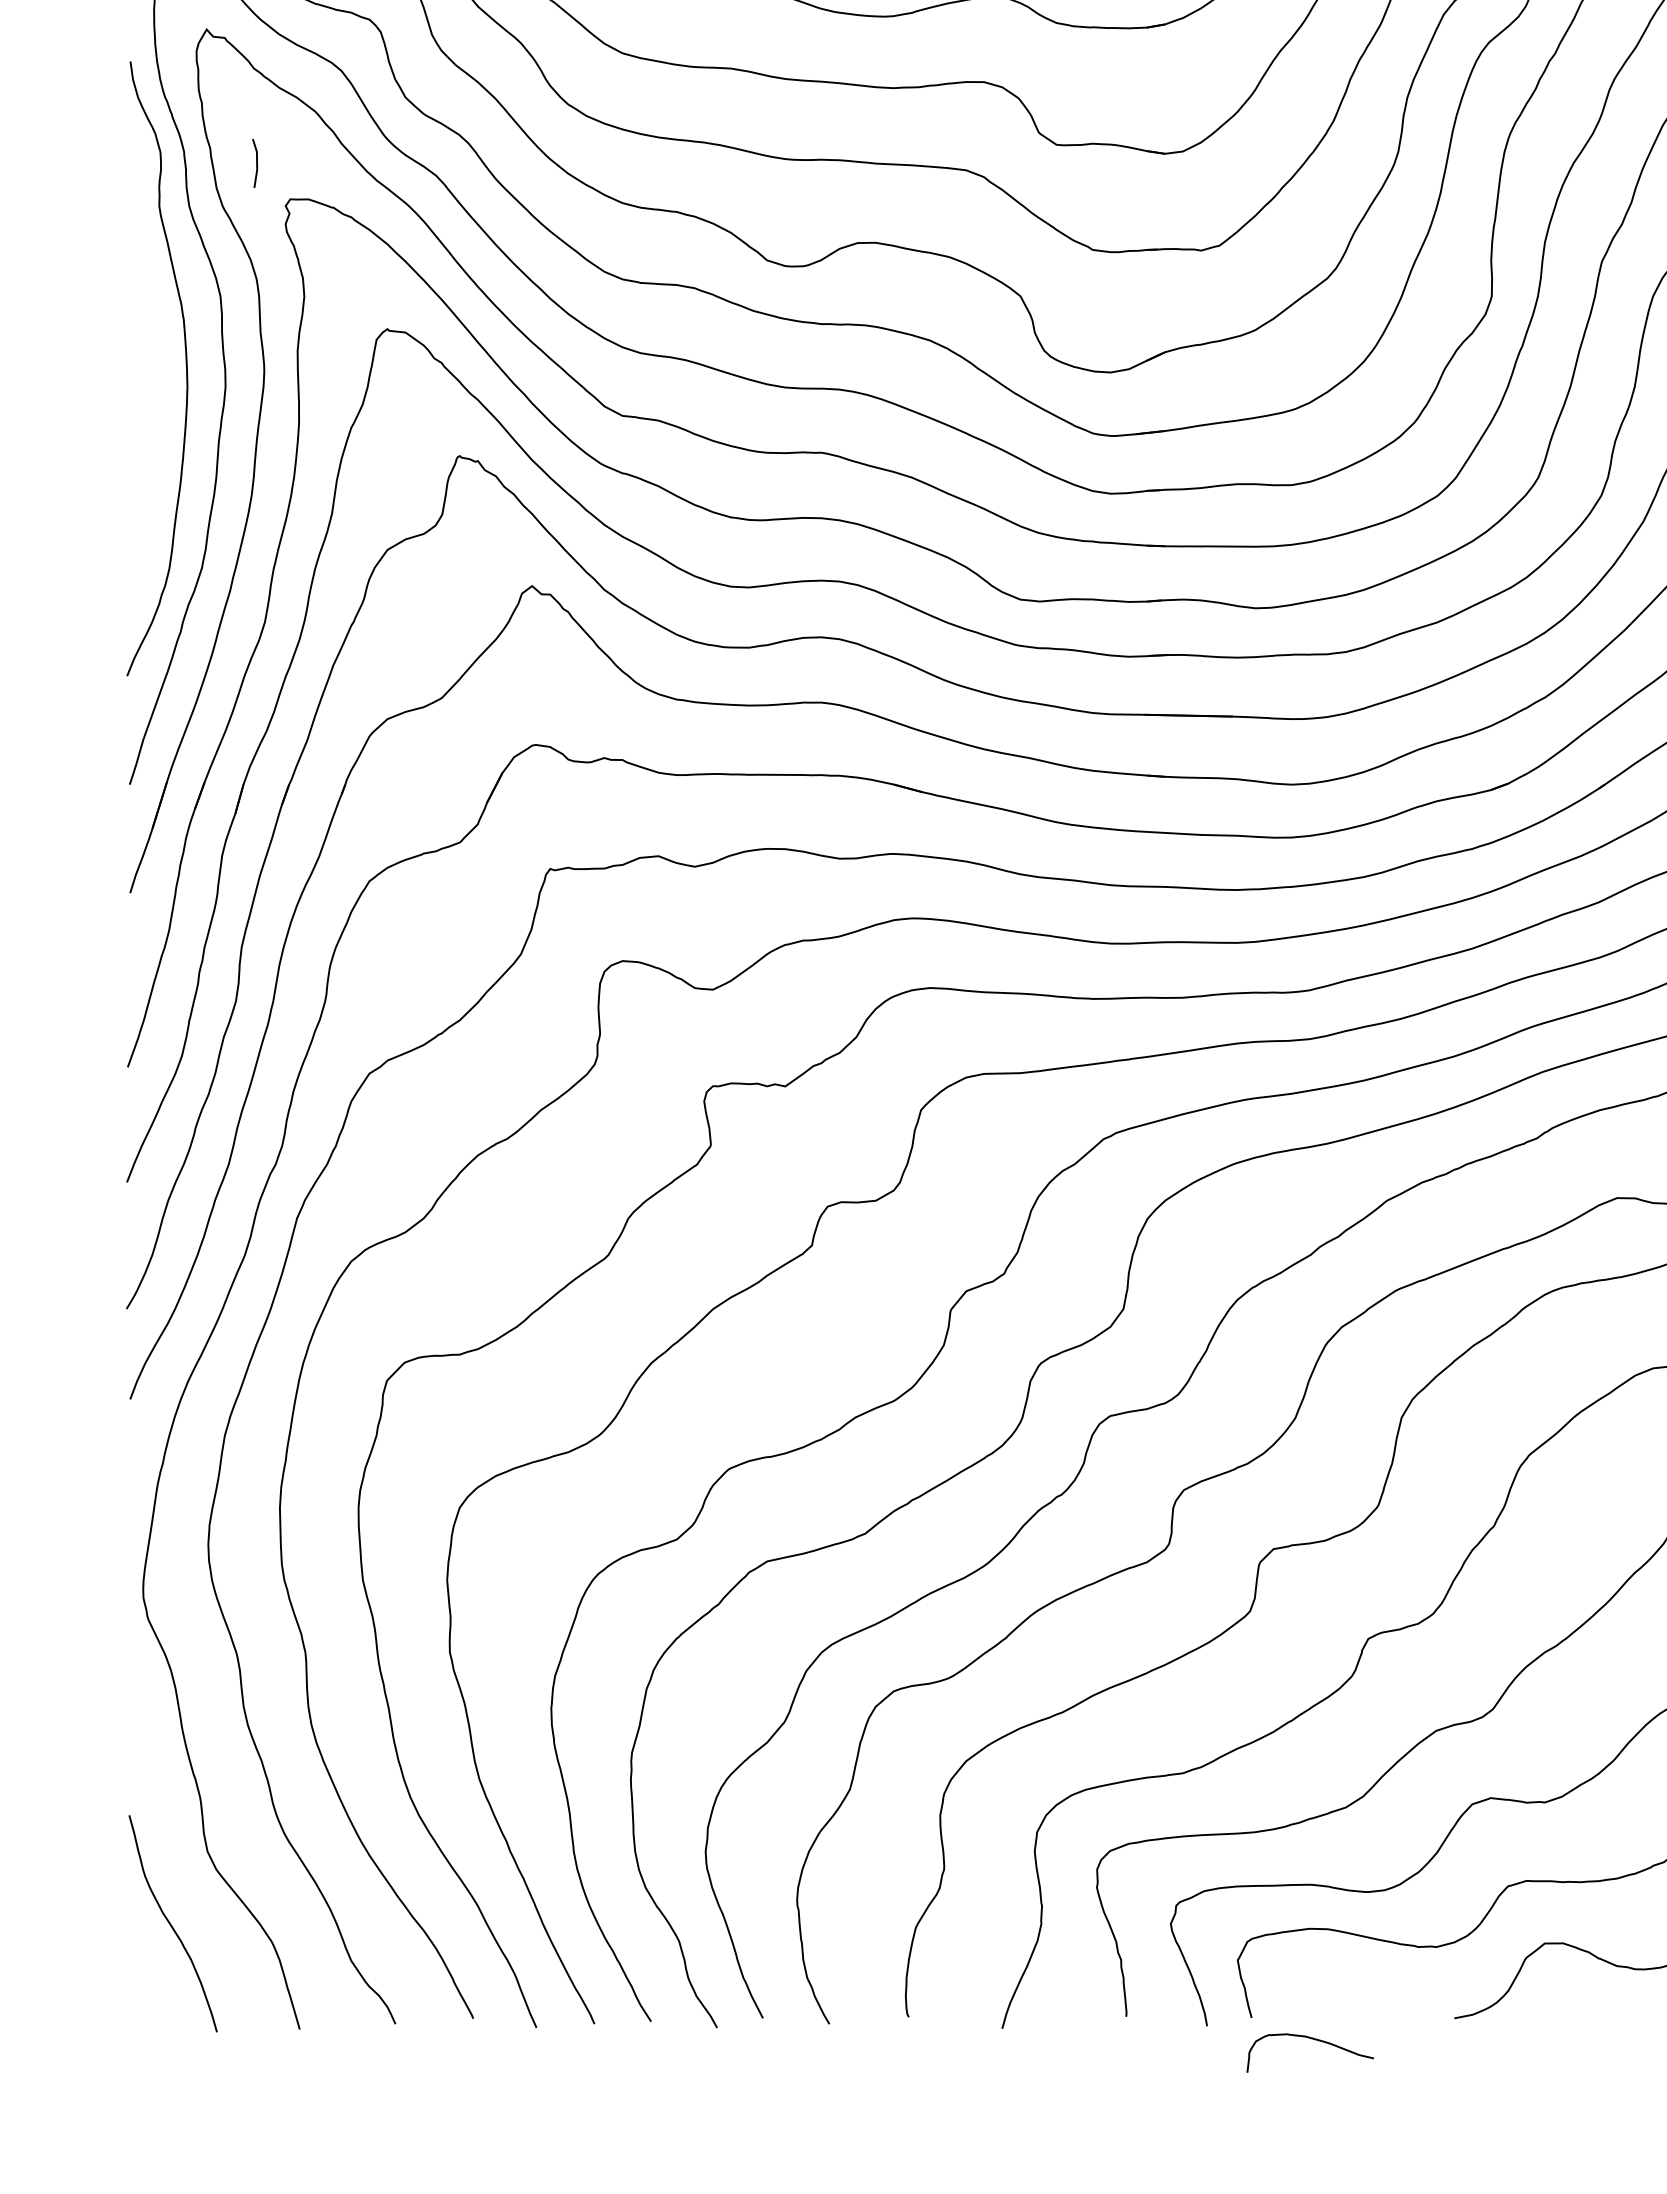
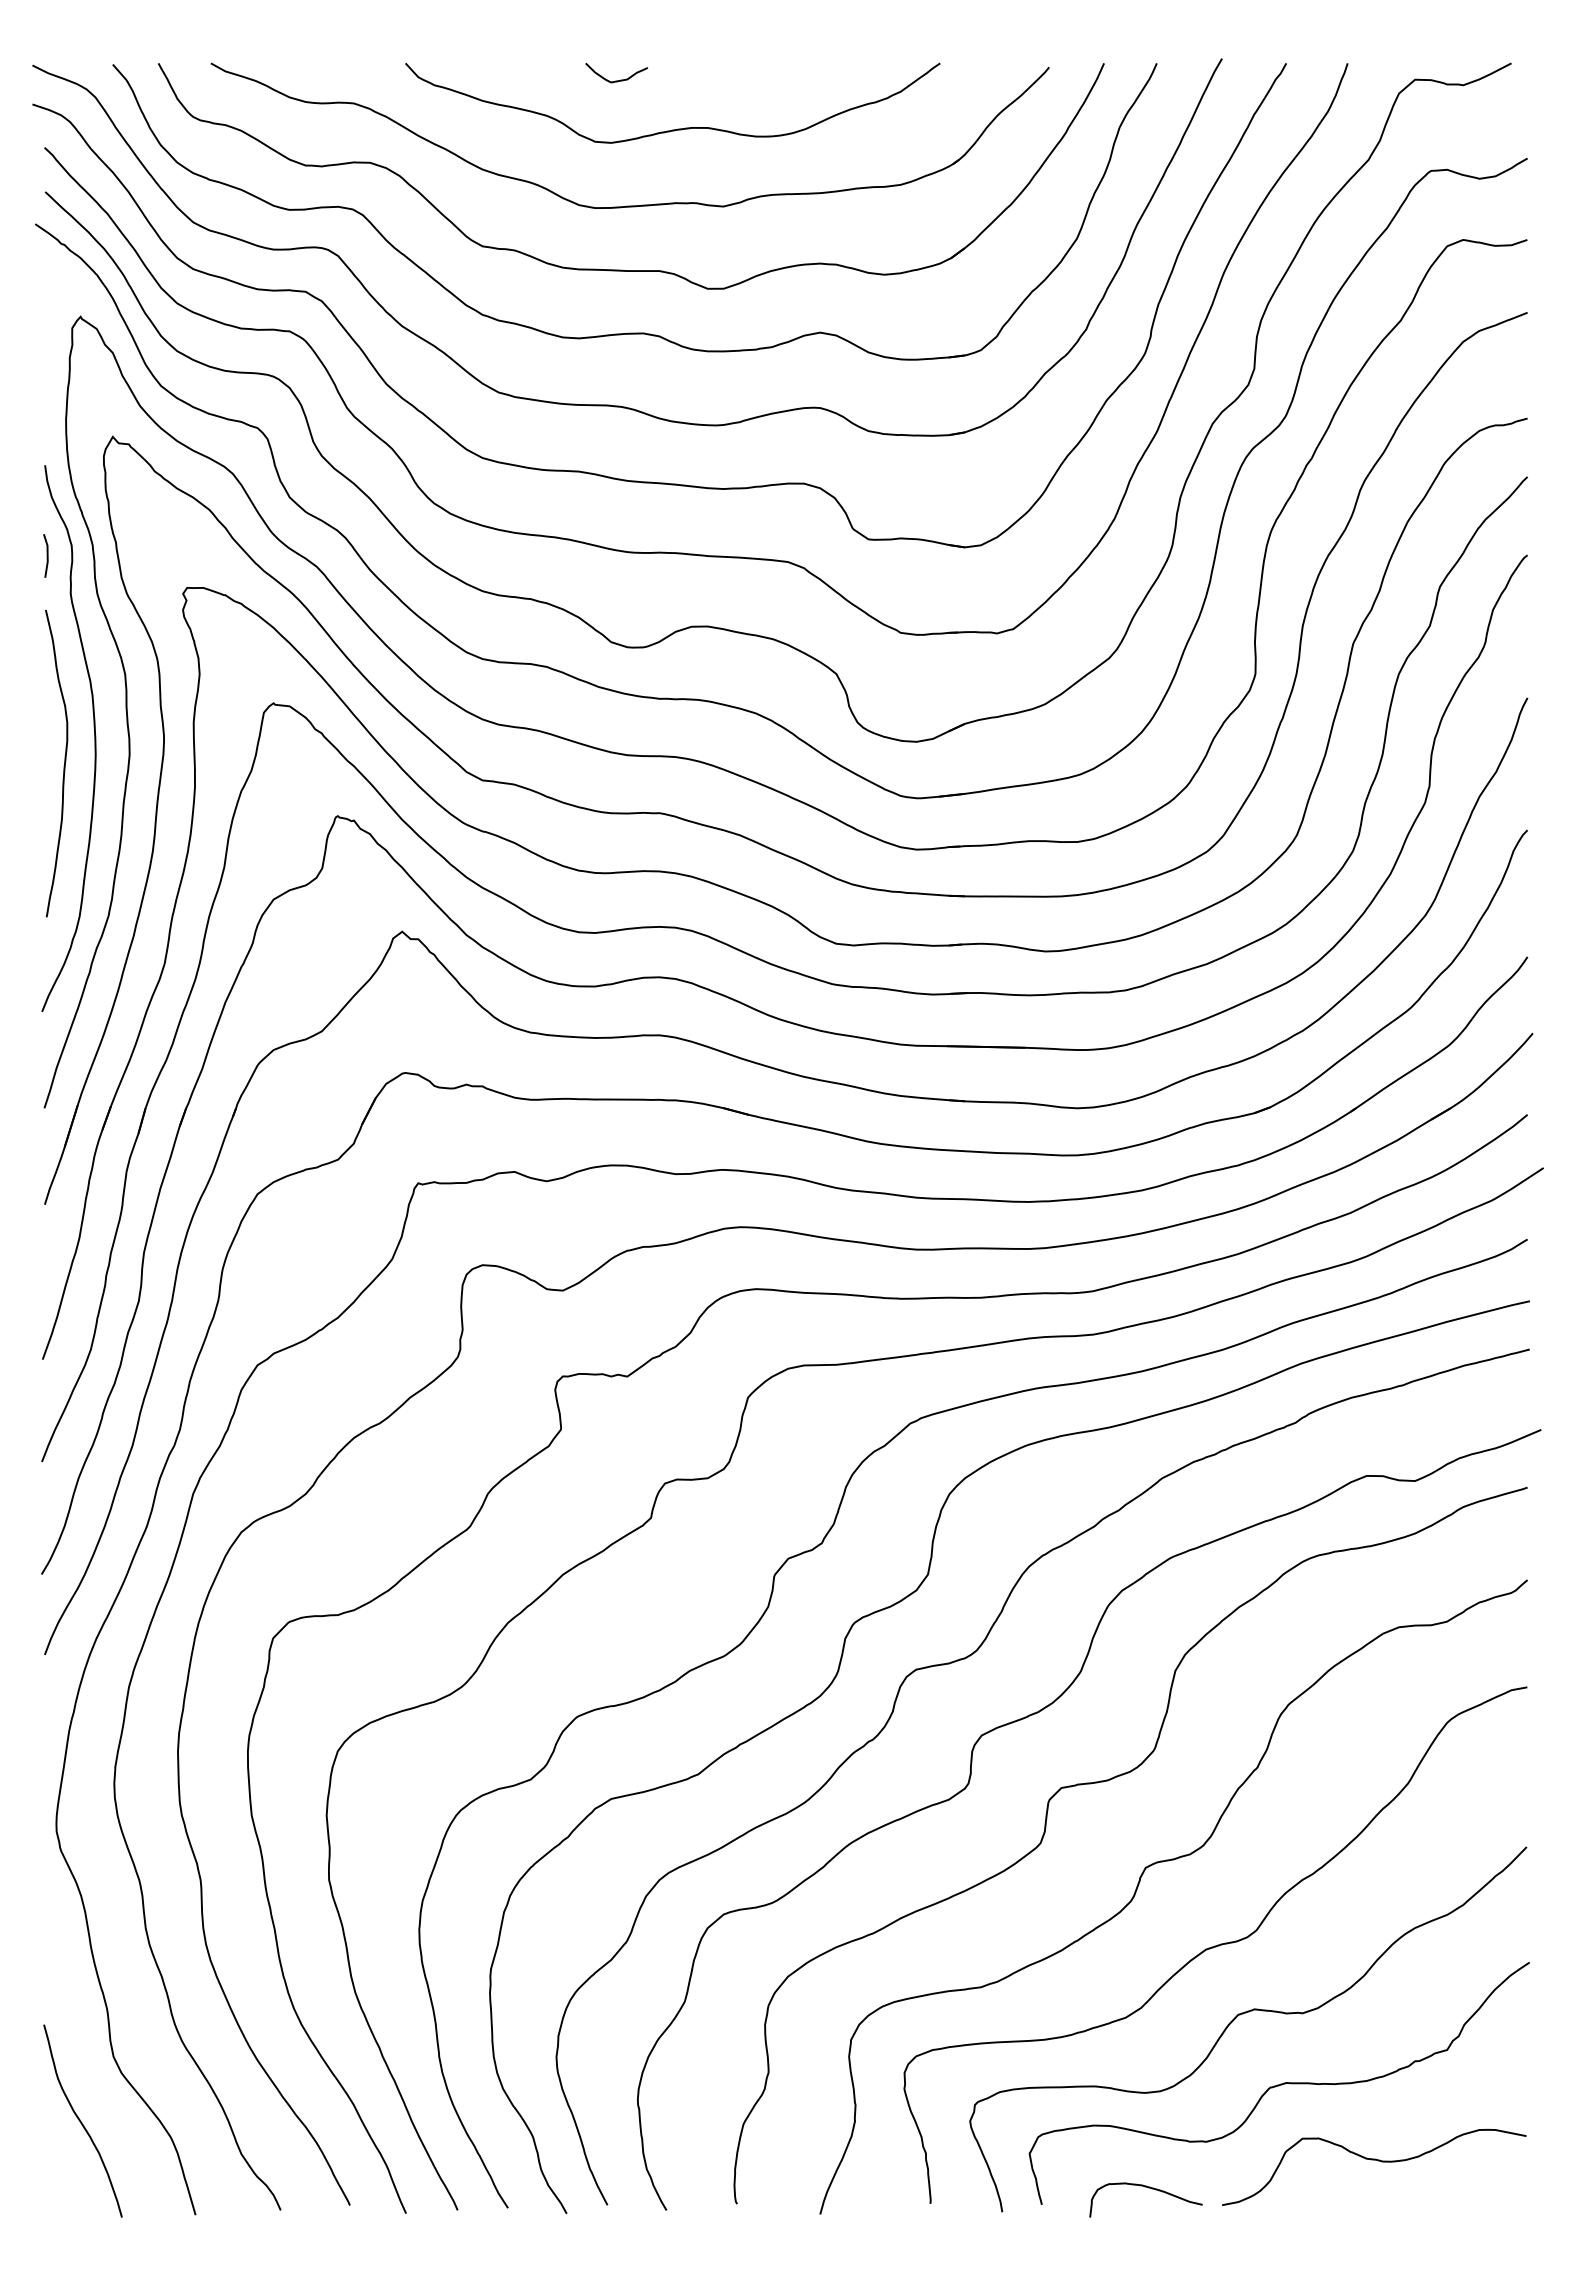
line: (255, 162) -> (46, 555), moved
curve: (151, 399) -> (63, 765), added
curve: (1313, 2040) -> (1148, 2188), moved

